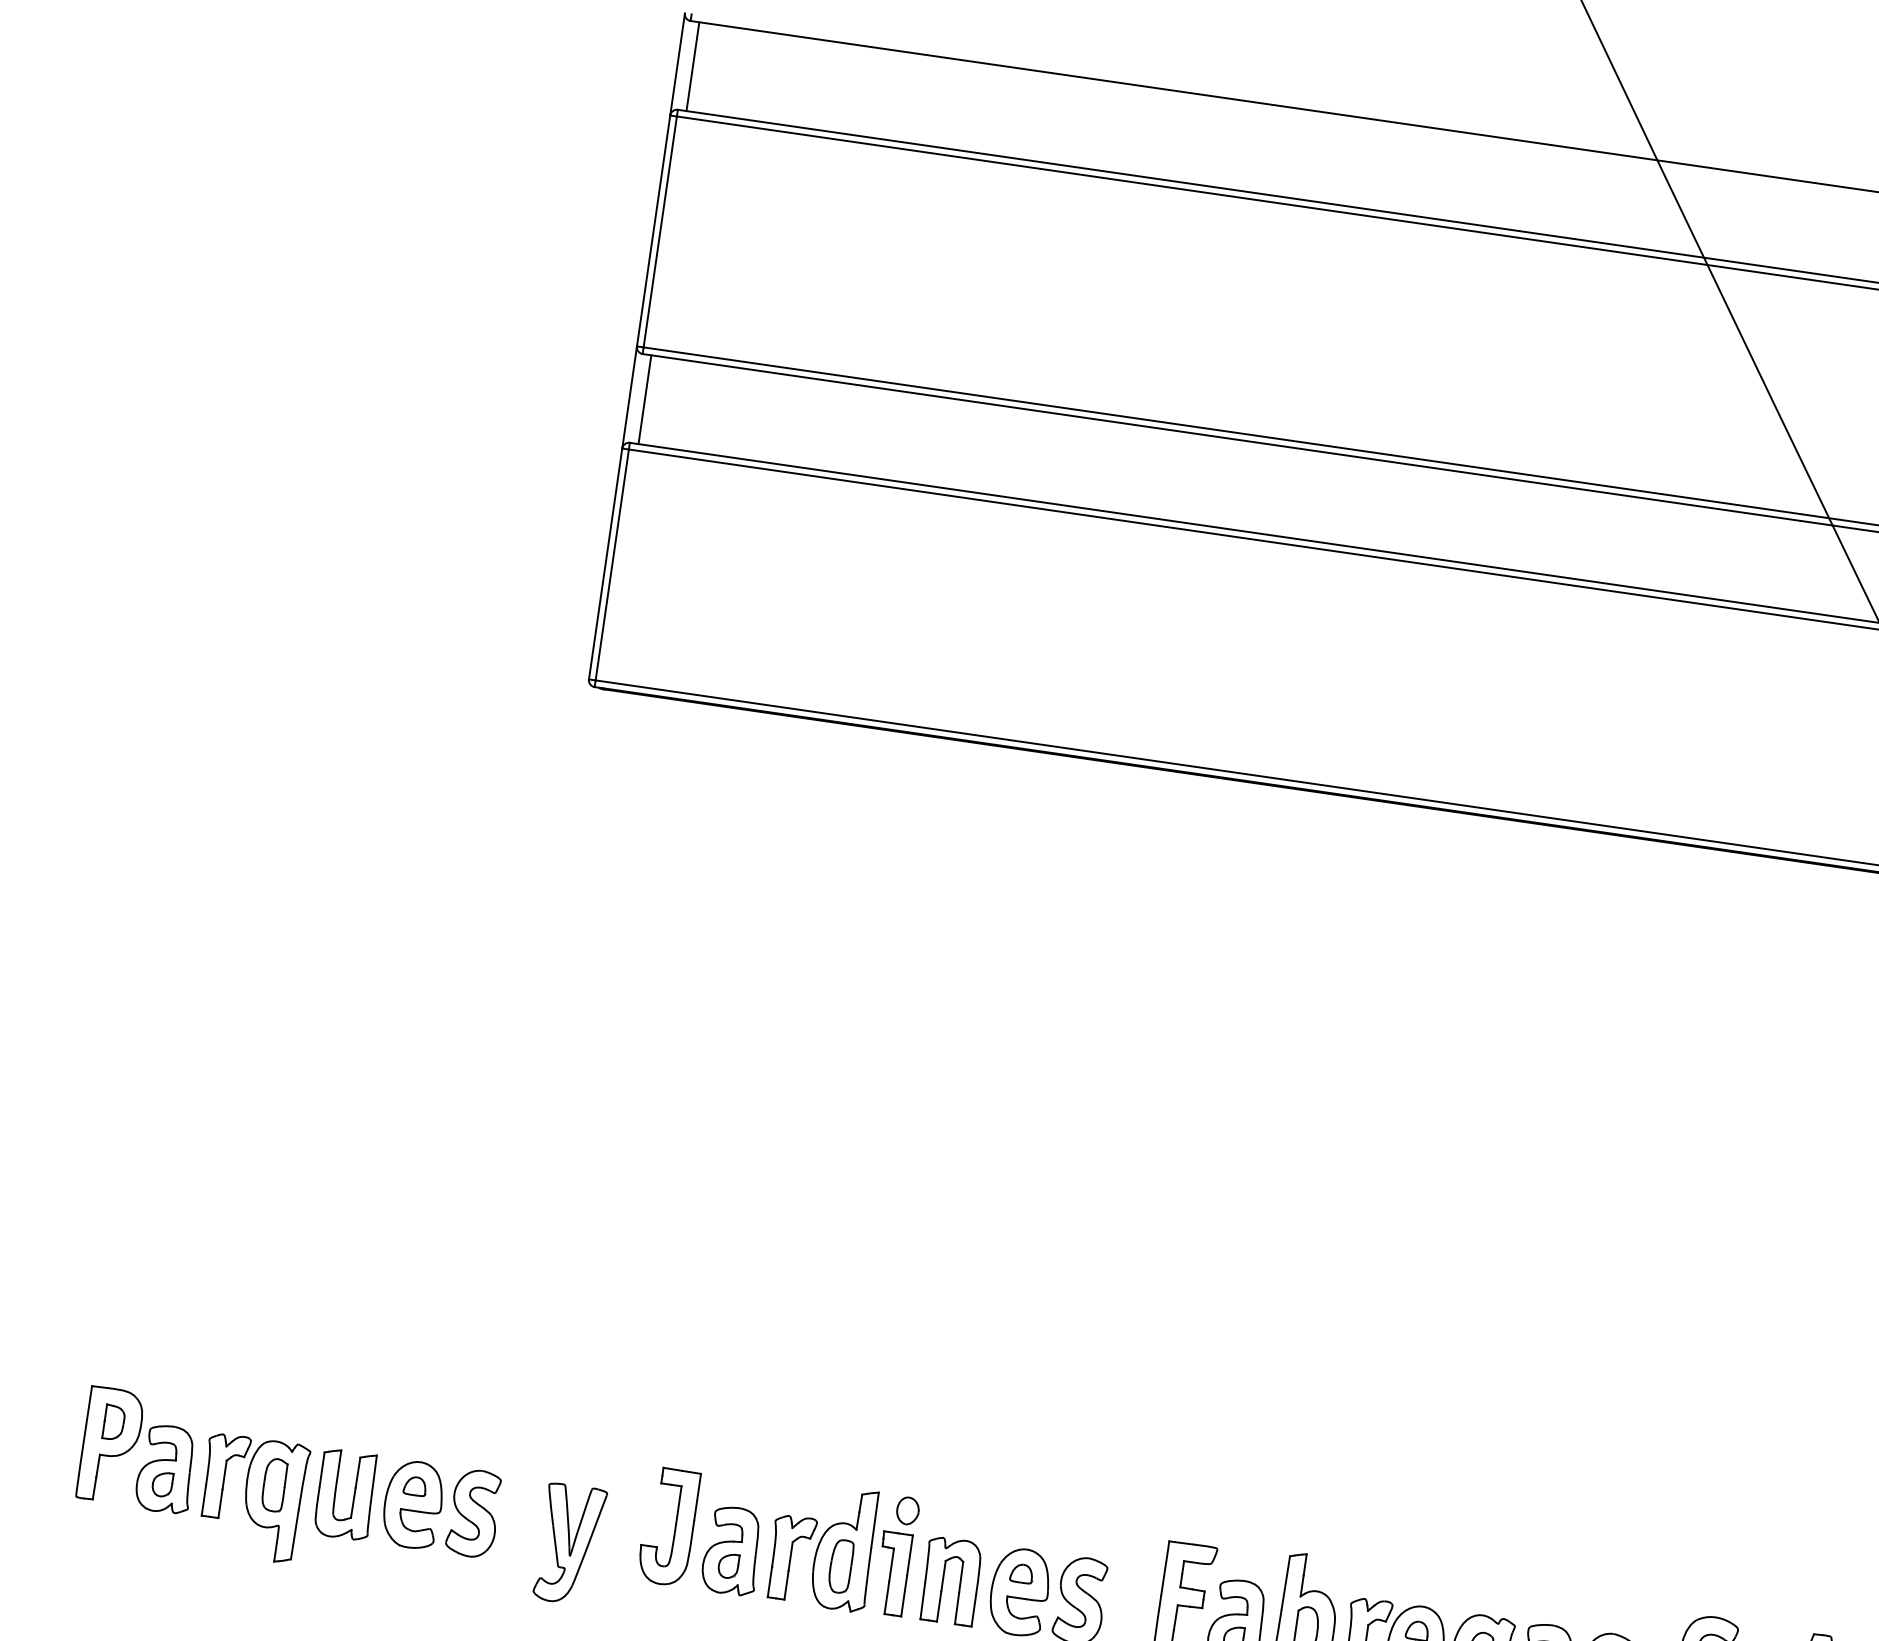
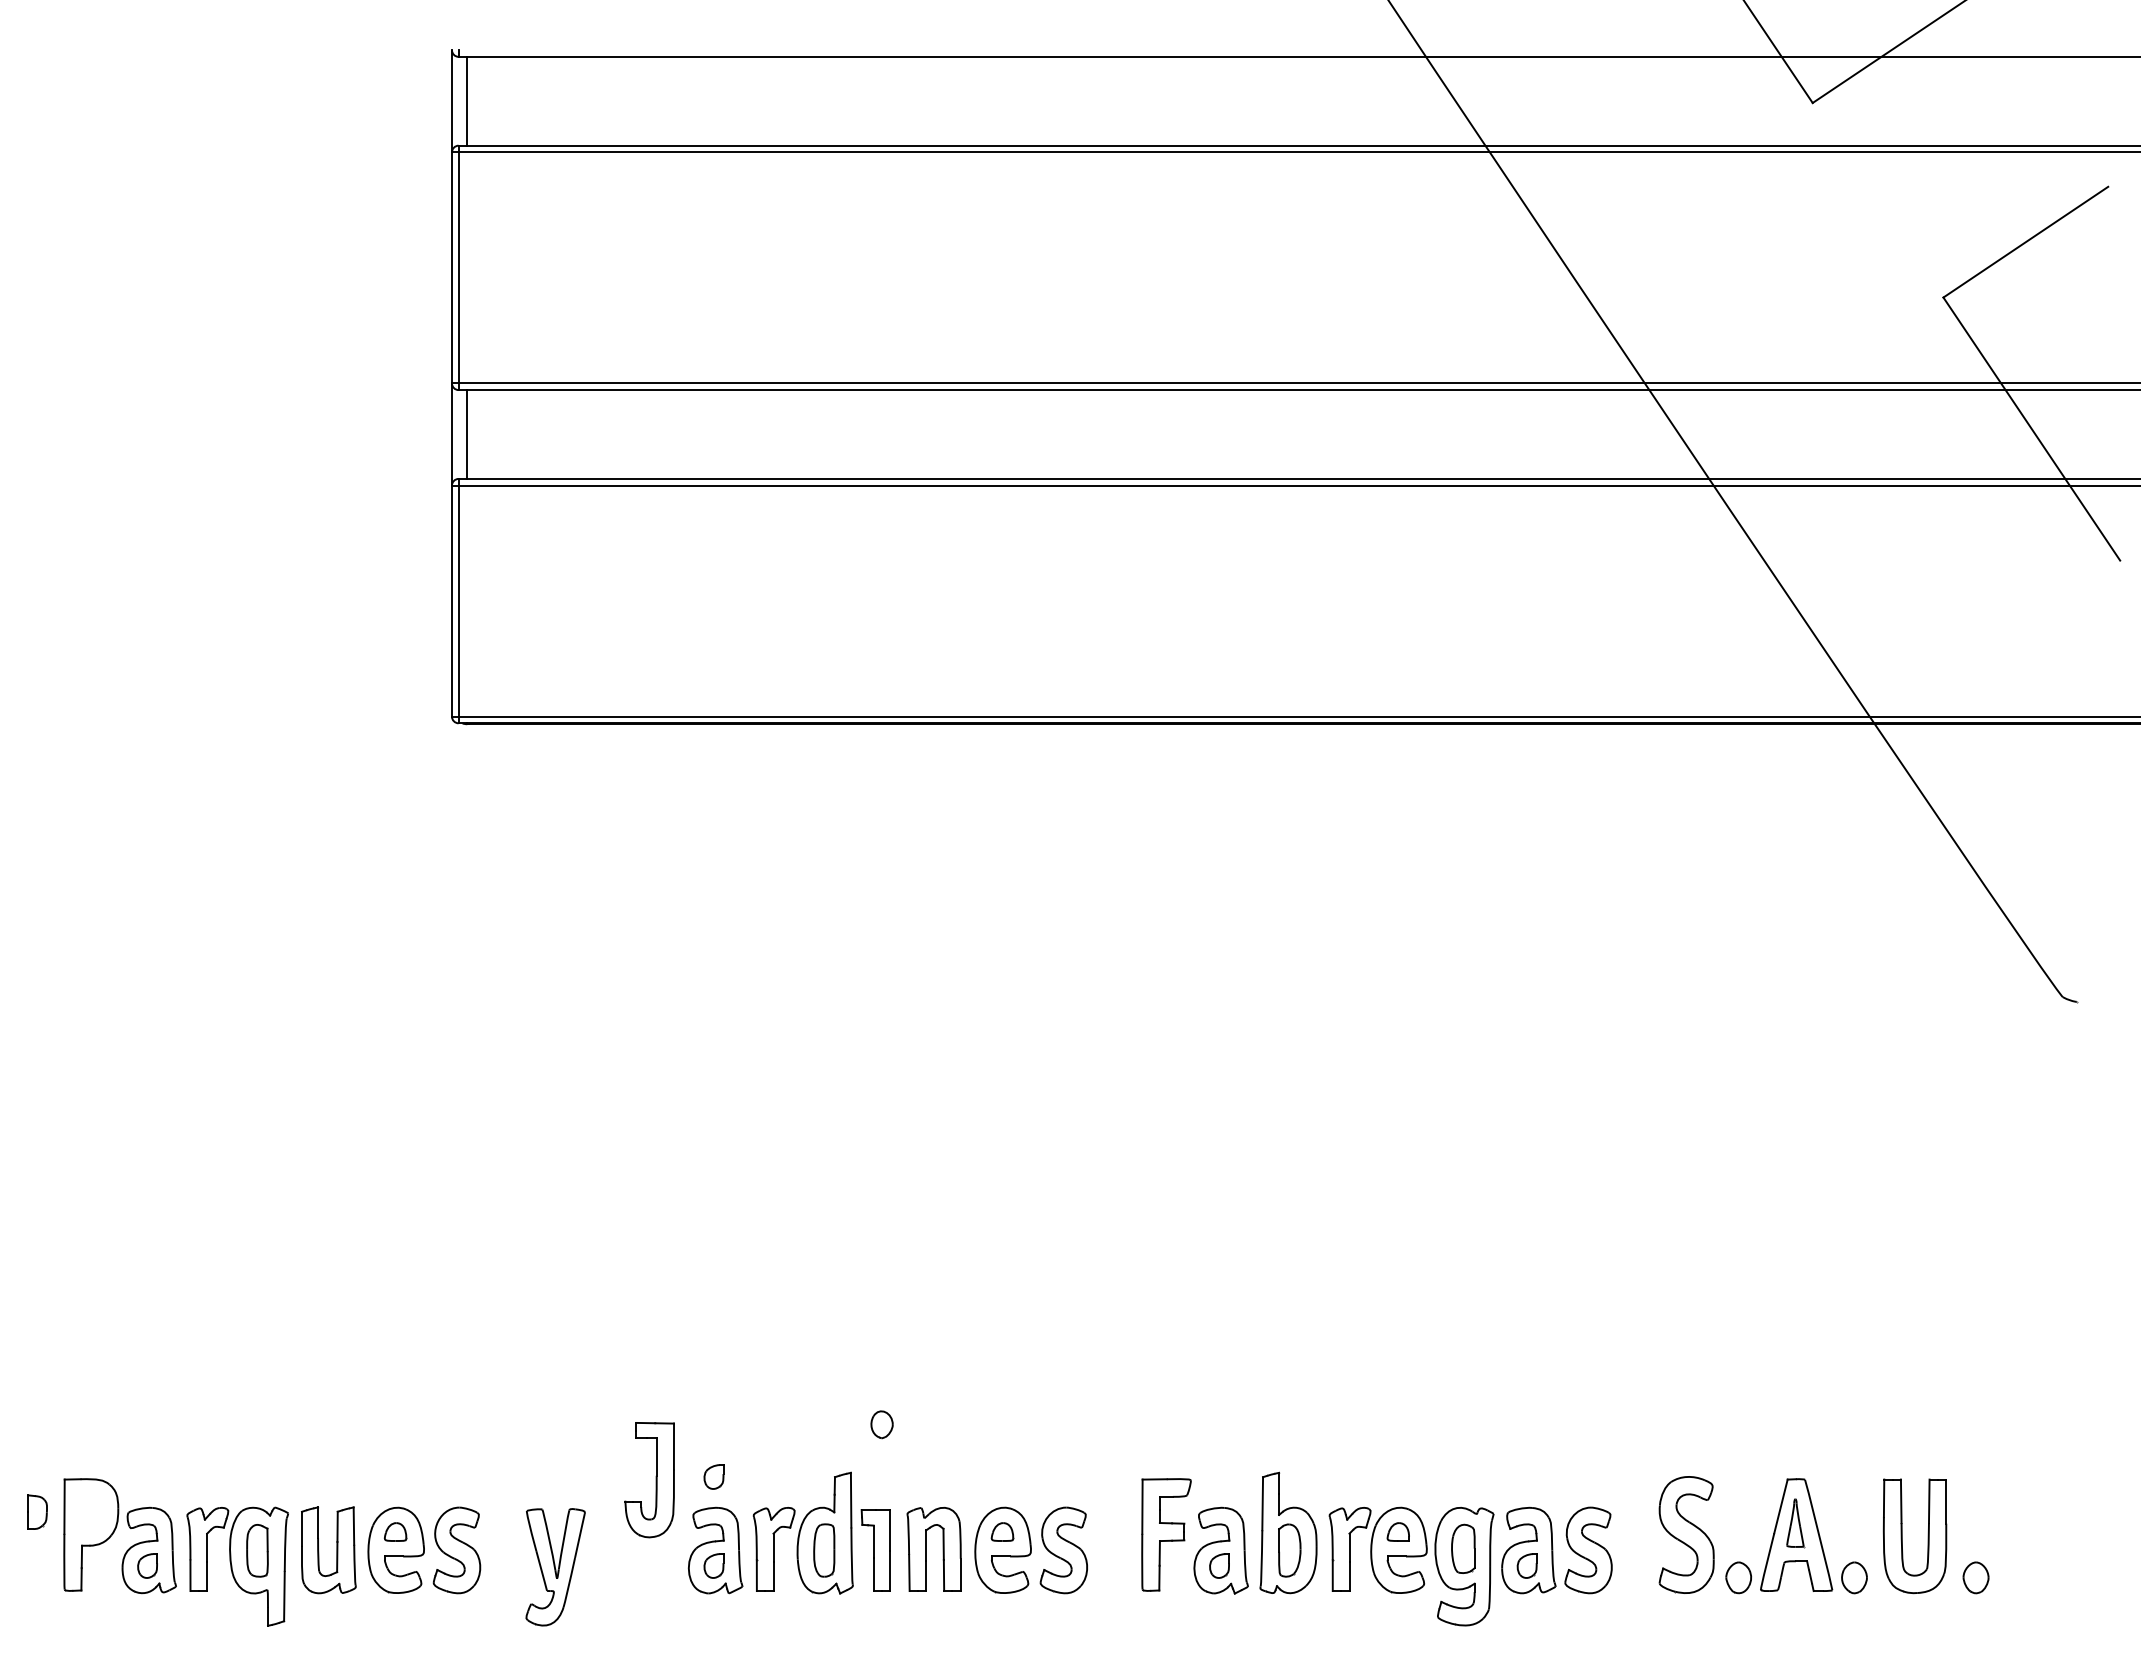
part: (114, 1421) -> (37, 1511), moved
part: (740, 1476) -> (713, 1476), added
part: (907, 1510) -> (881, 1424), moved
part: (668, 1527) -> (649, 1480), moved

